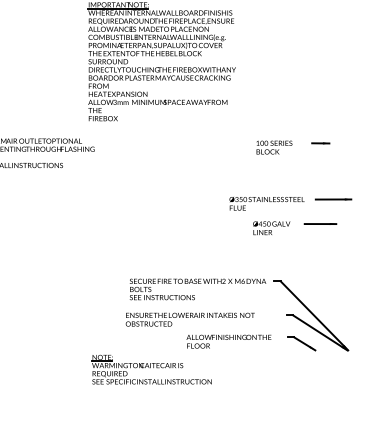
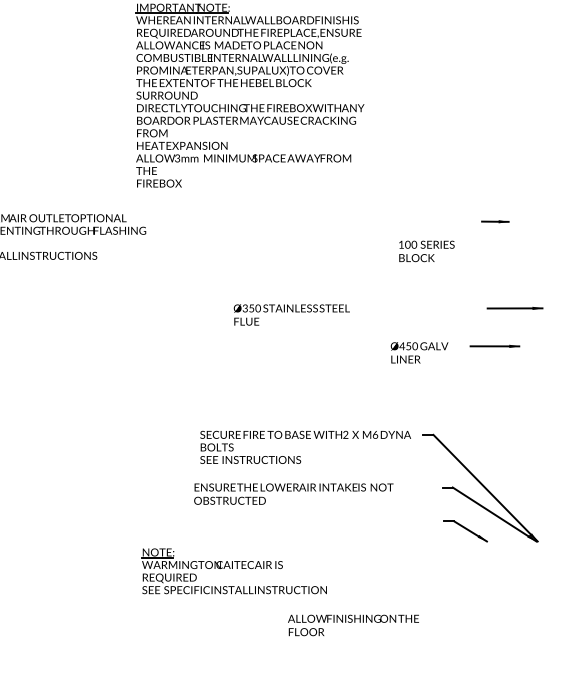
text: (274, 147) -> (426, 251), moved
text: (266, 203) -> (291, 314), moved
text: (228, 341) -> (352, 625), moved

